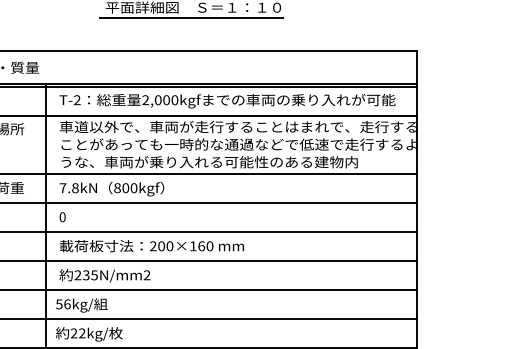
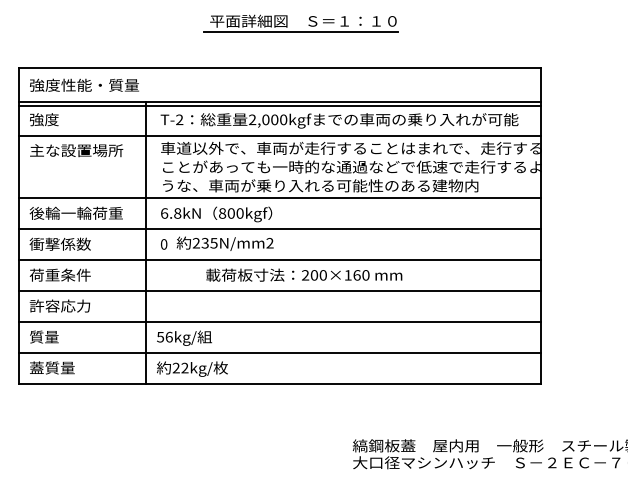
text: (63, 188) -> (164, 213), 7.8kN -> 6.8kN
text: (152, 245) -> (304, 274), moved
text: (104, 275) -> (224, 243), moved

